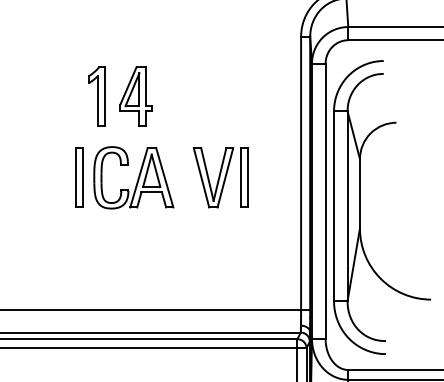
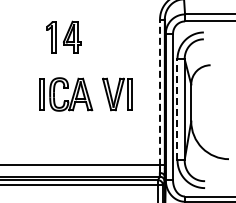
part: (119, 94) -> (63, 36), moved
line: (302, 174) -> (160, 92), solid -> dashed
line: (334, 206) -> (177, 109), solid -> dashed

